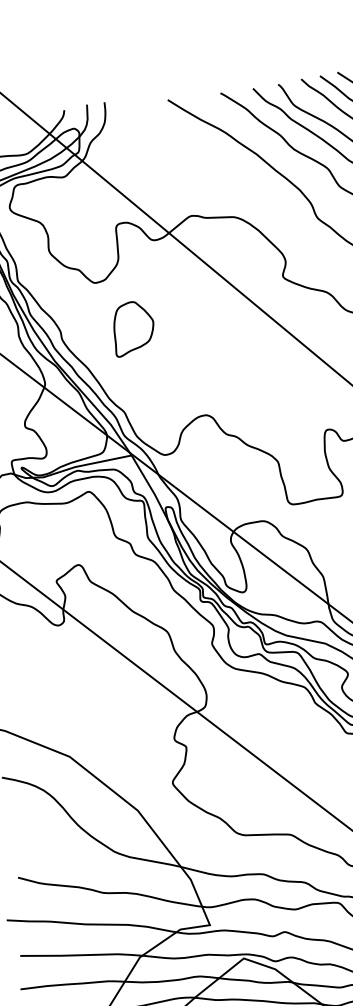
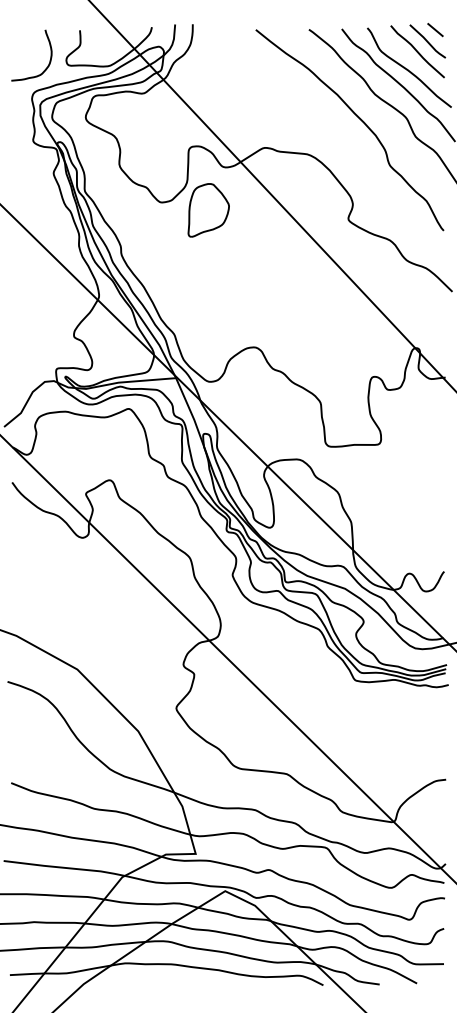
part: (133, 328) -> (208, 210), moved

